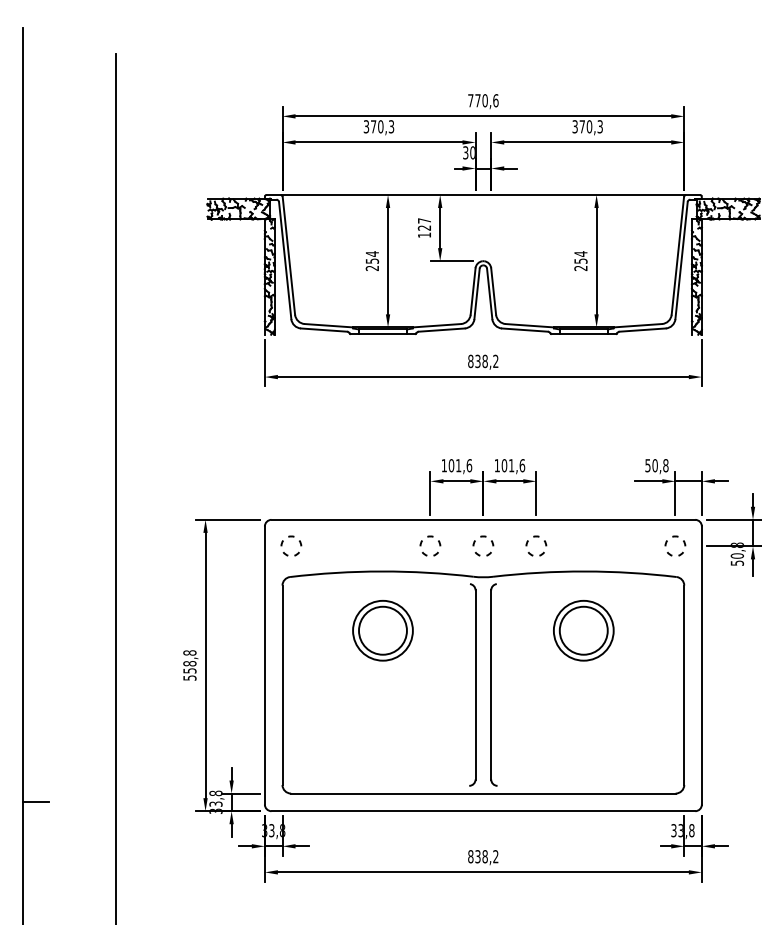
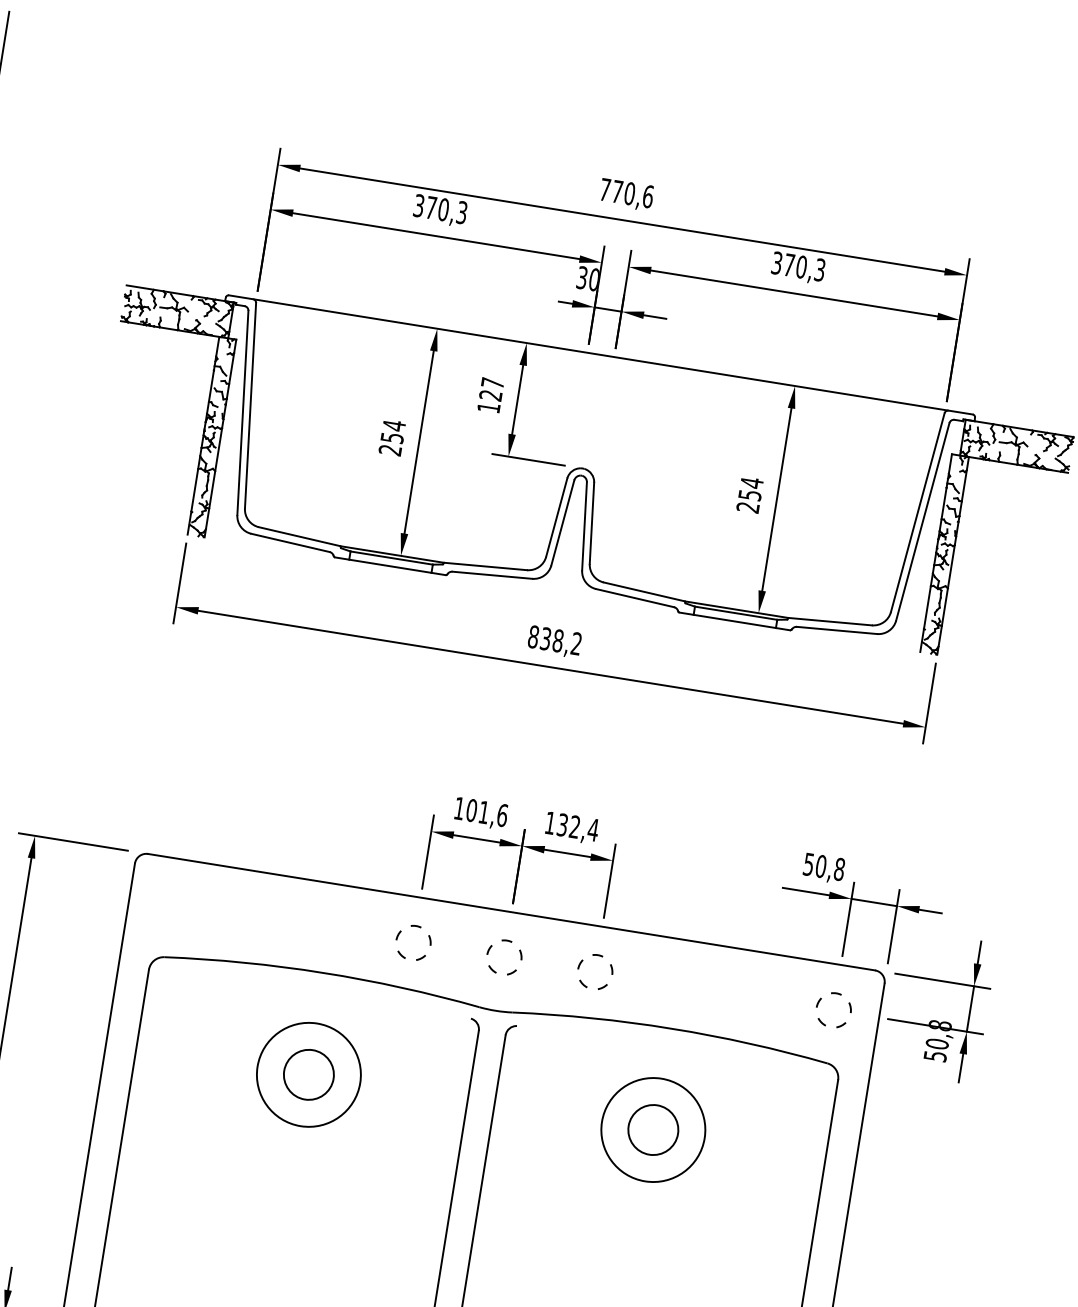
text: (513, 465) -> (578, 827), 101,6 -> 132,4
part: (291, 537) -> (177, 889), removed
circle: (382, 630) -> (308, 1074), size x0.6
circle: (583, 630) -> (652, 1129), size x0.6

